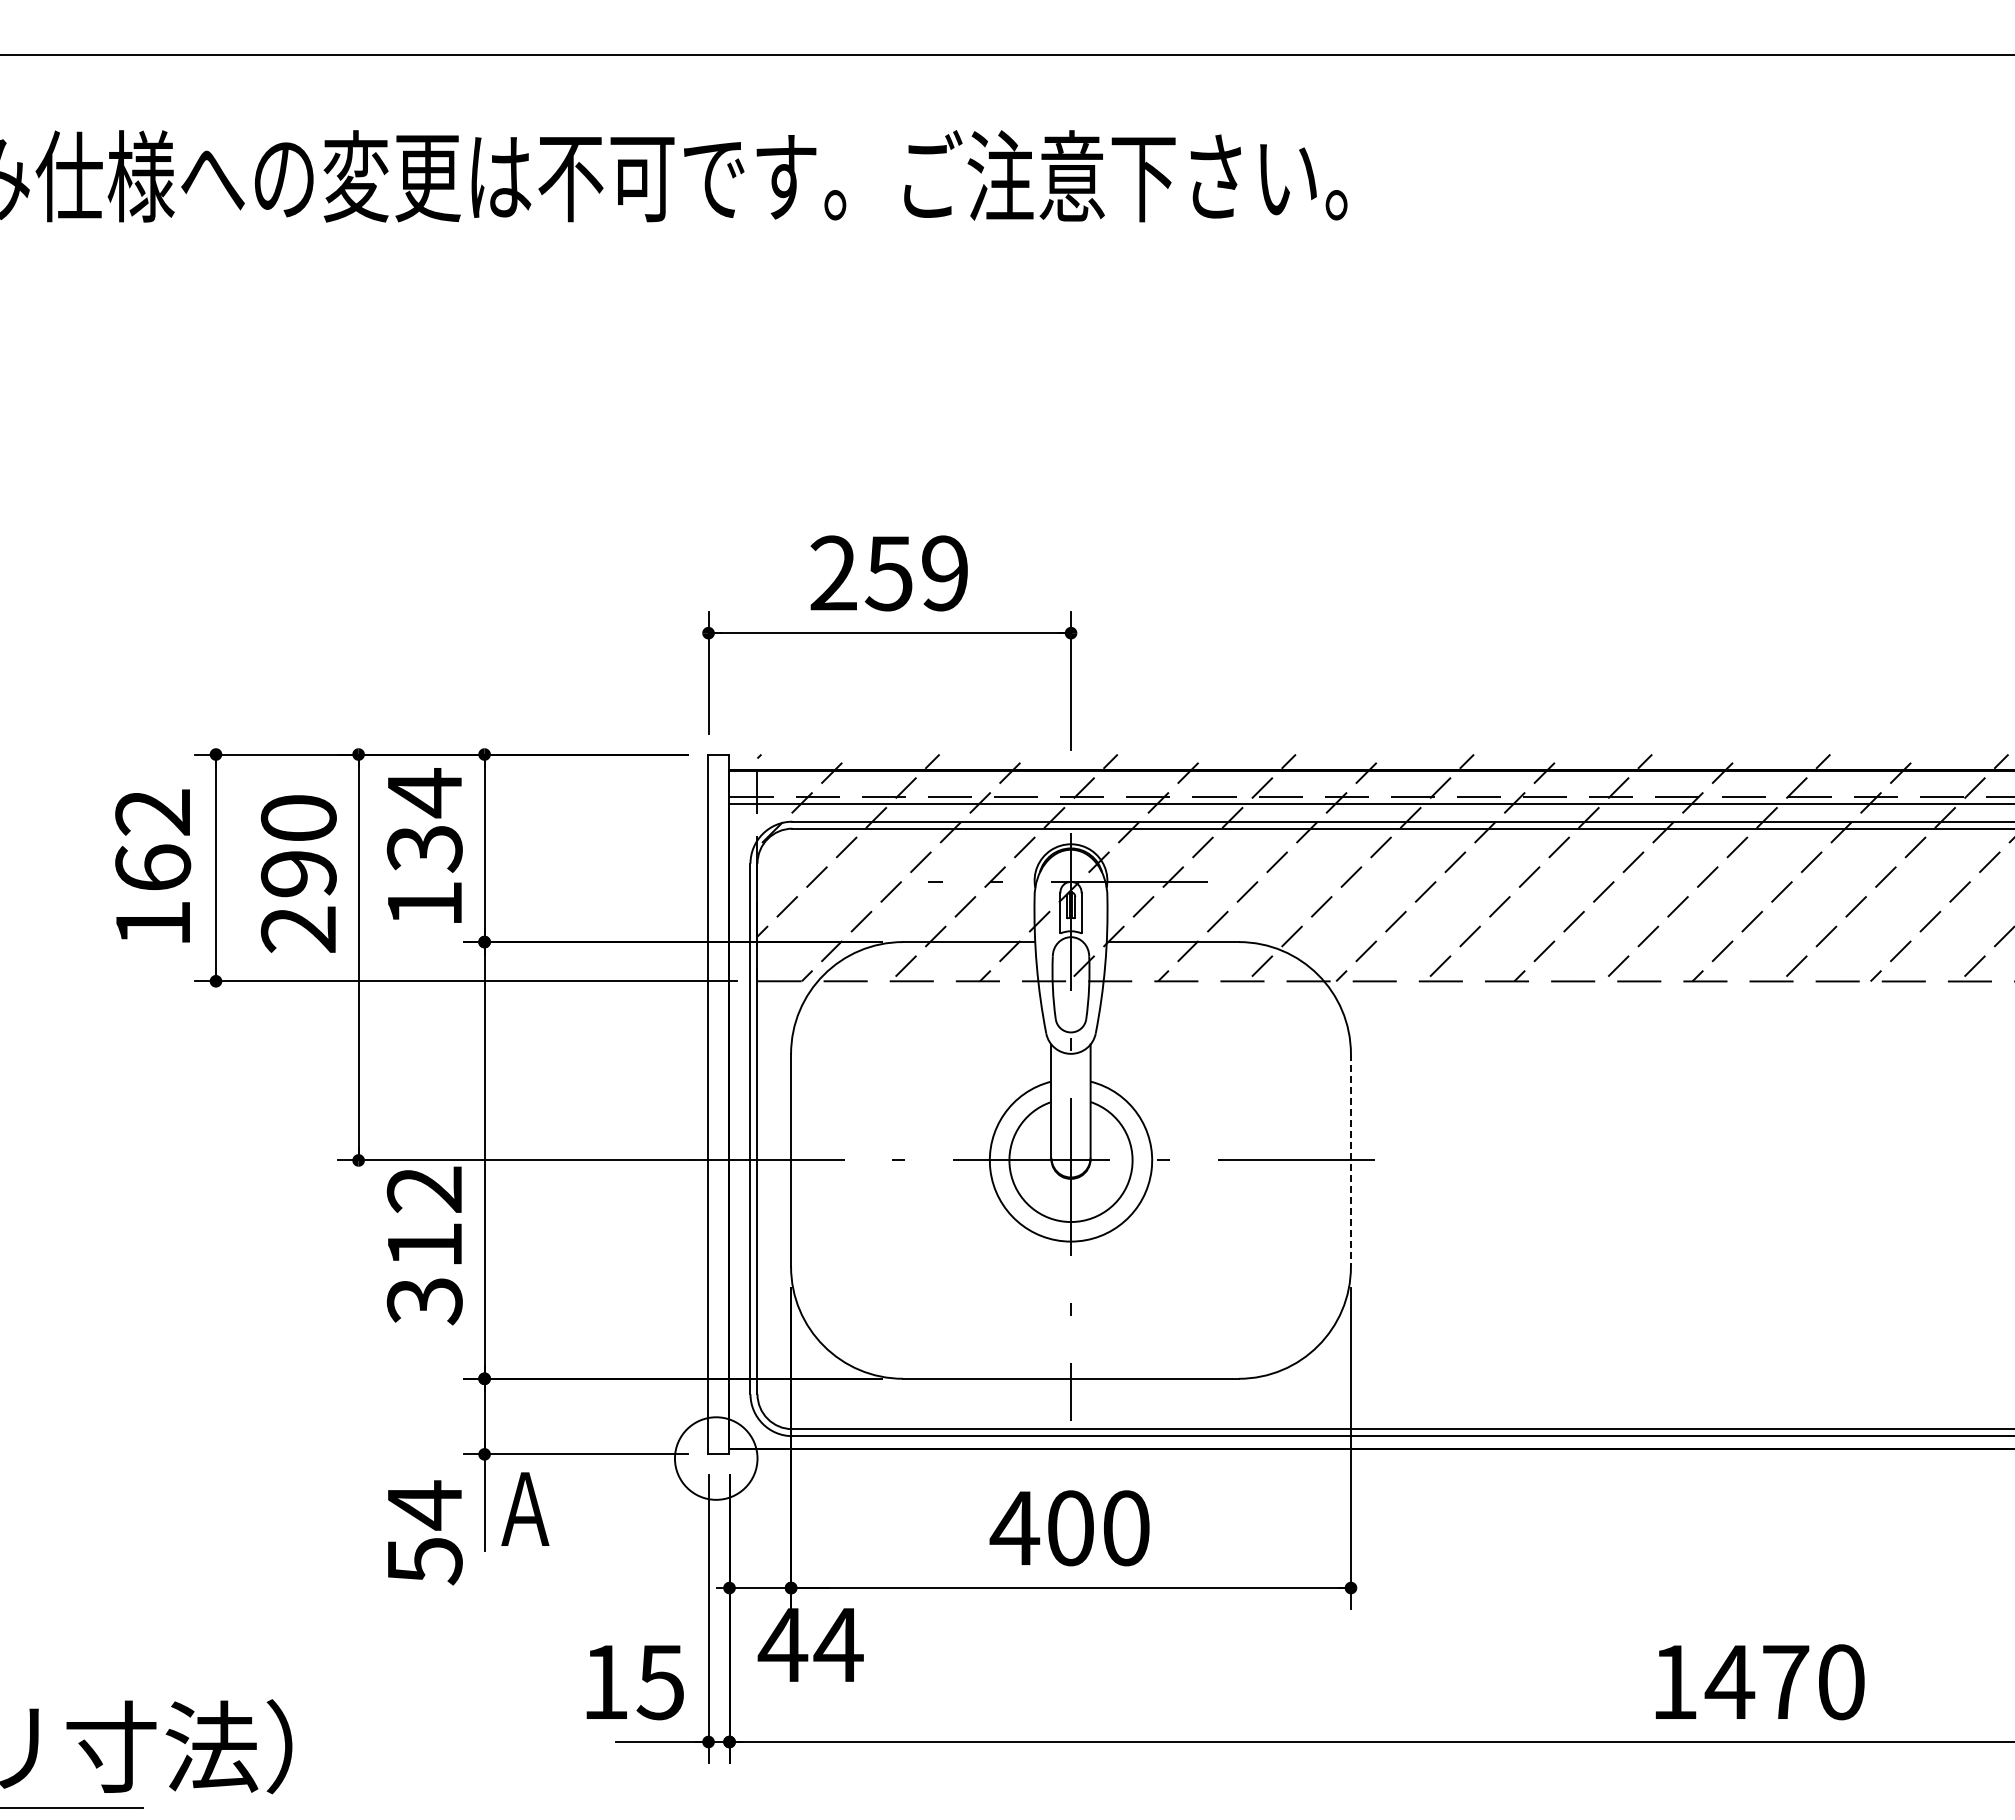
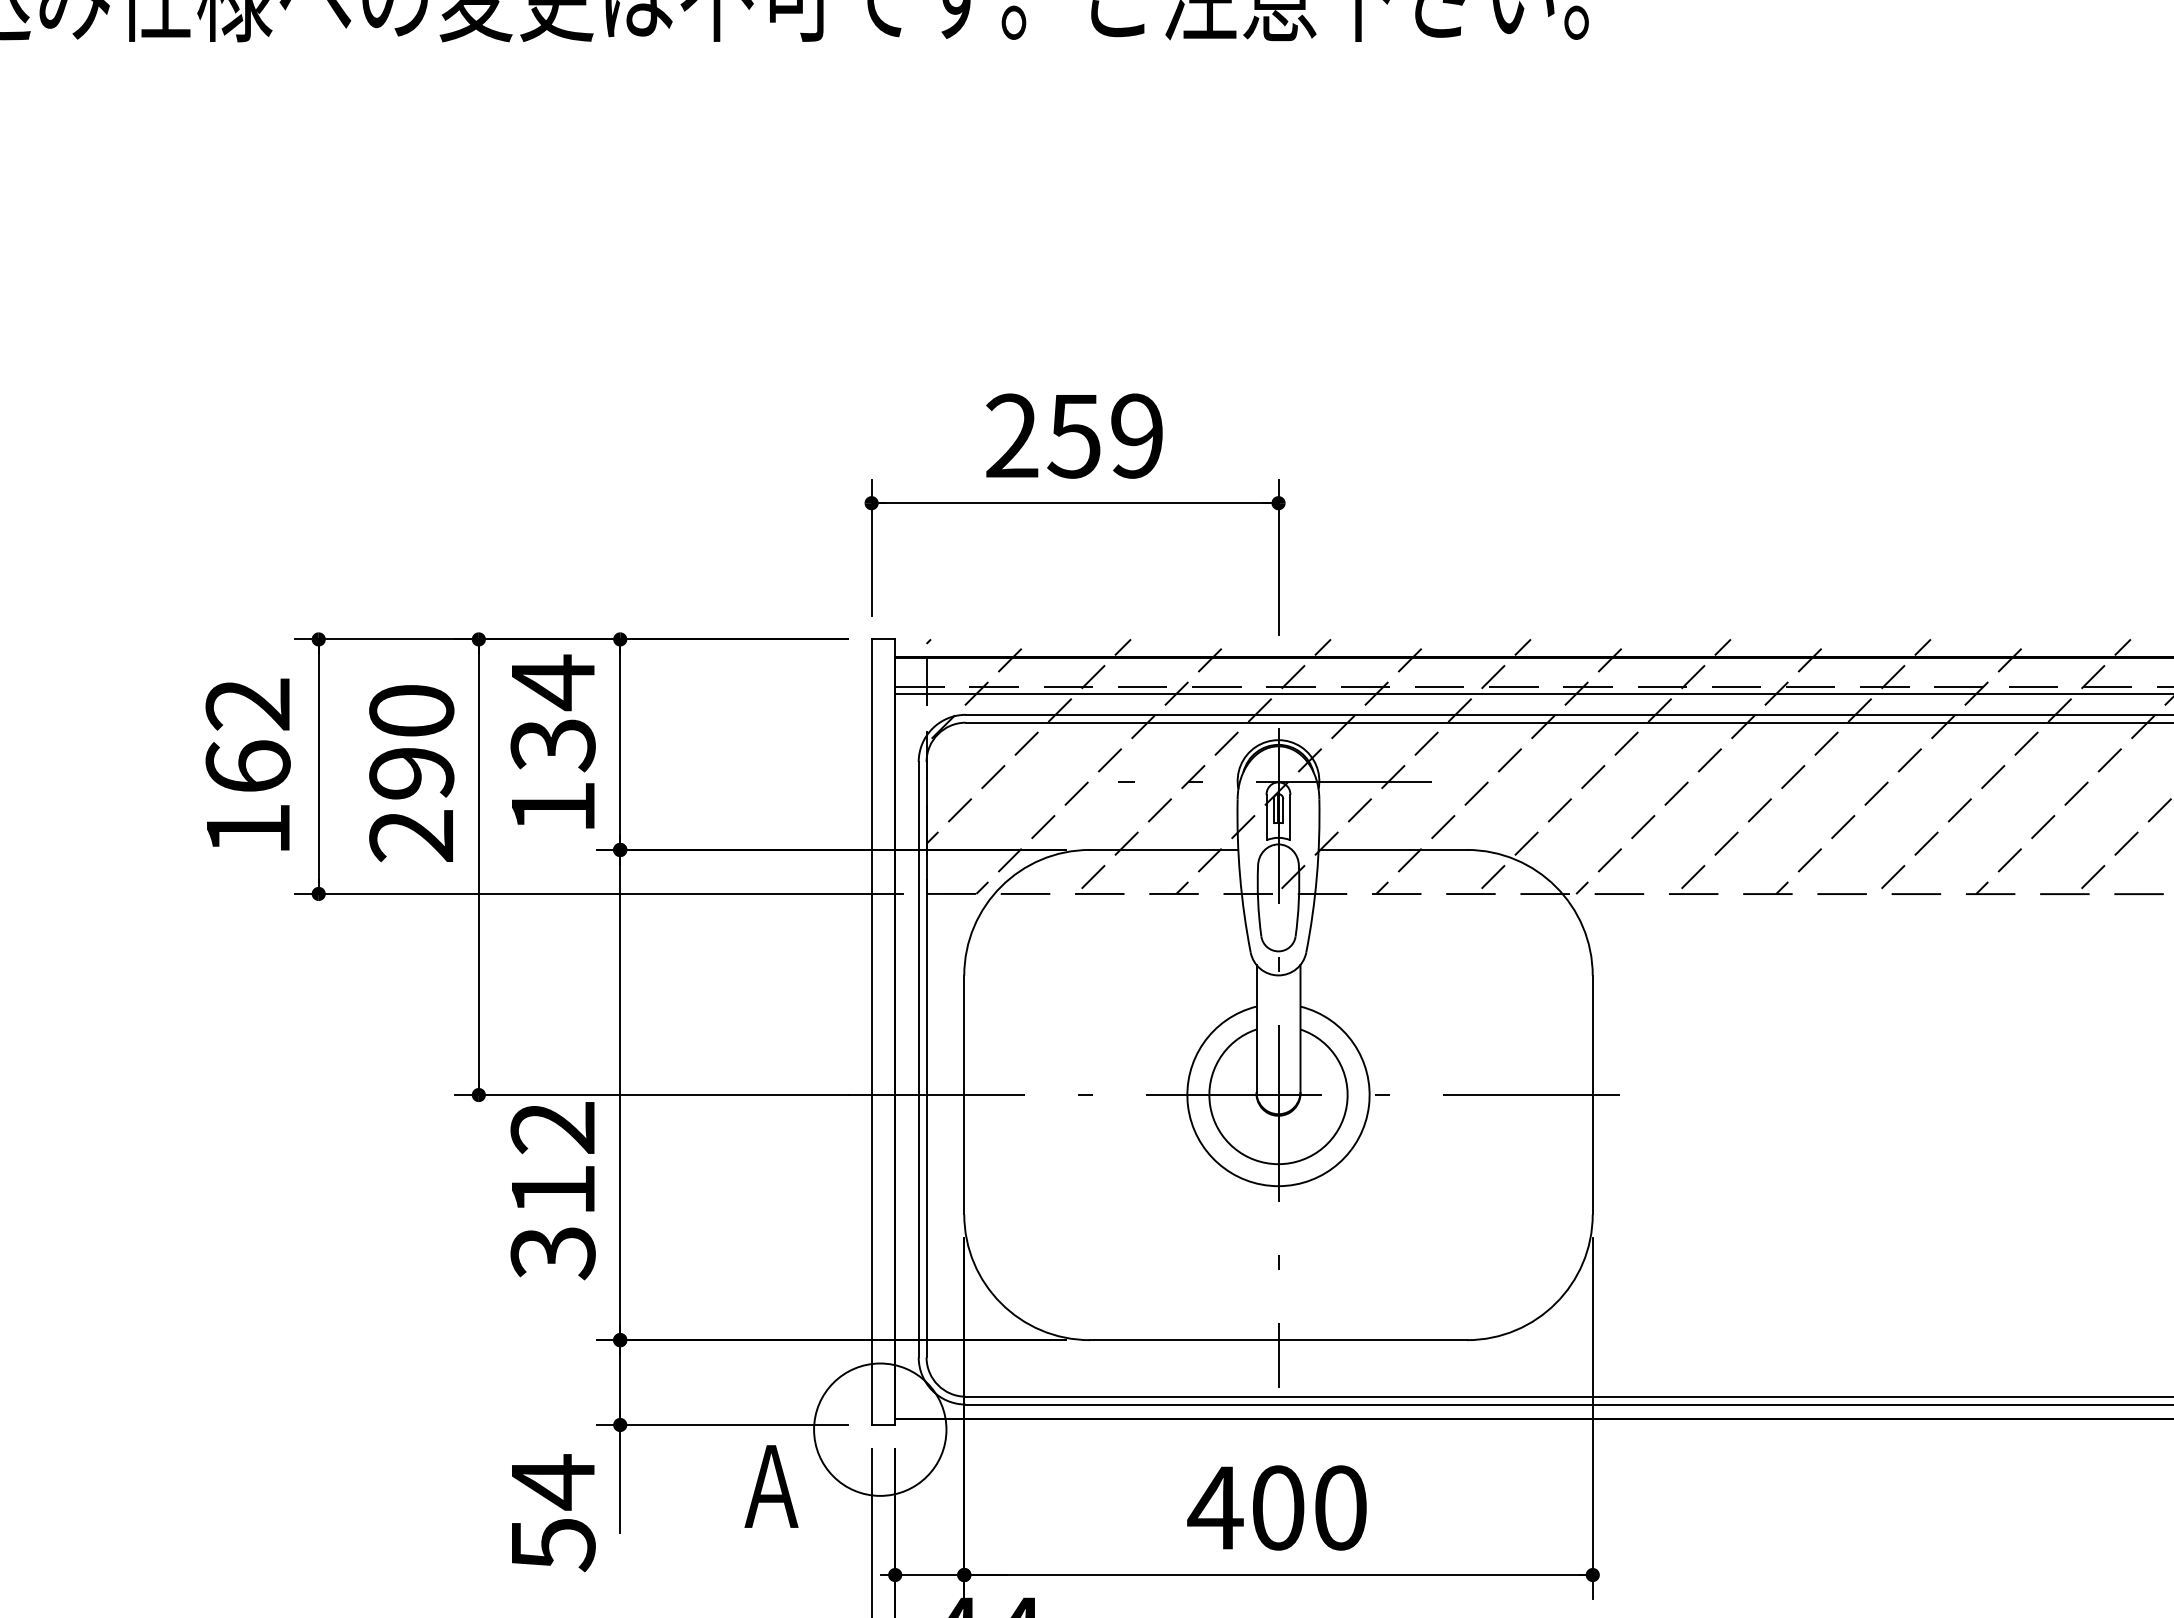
line: (1350, 1160) -> (1592, 1095), dashed -> solid
circle: (716, 1458) -> (880, 1429), size x1.43
text: (525, 1508) -> (771, 1485), moved

